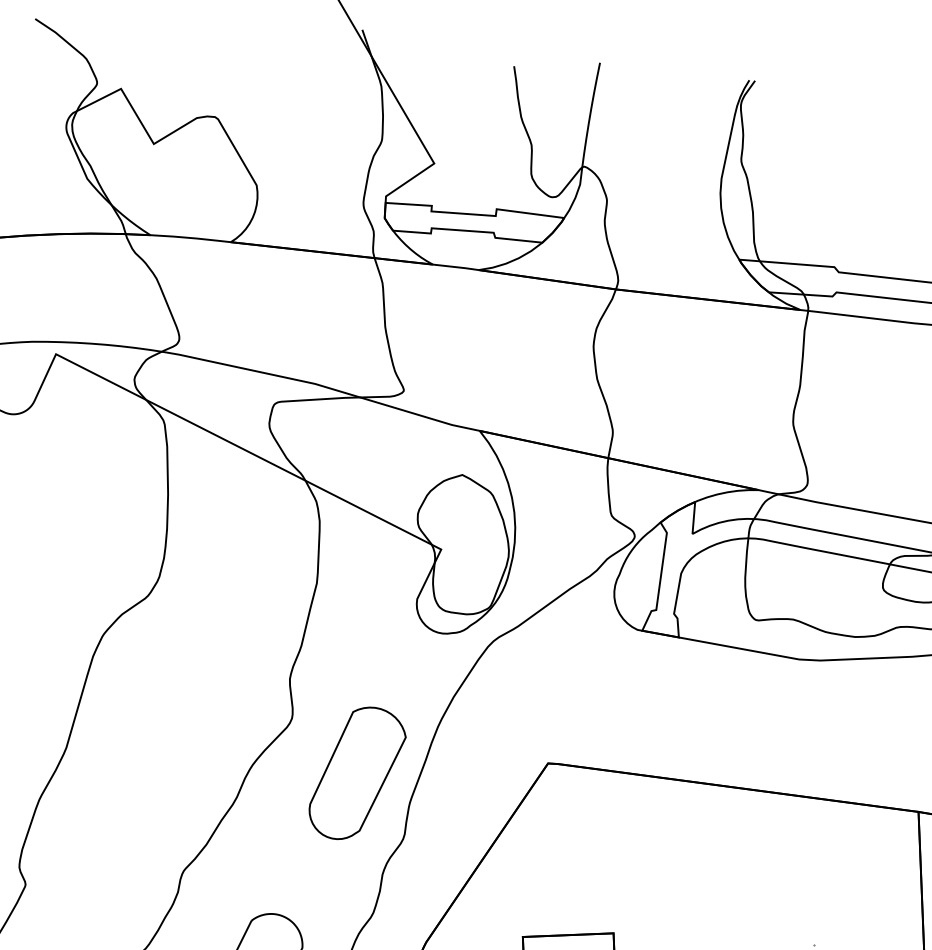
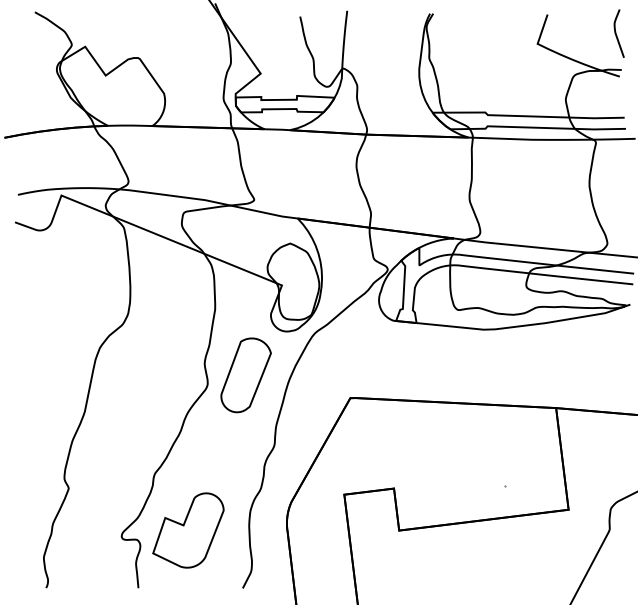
part: (356, 773) -> (245, 375), moved

